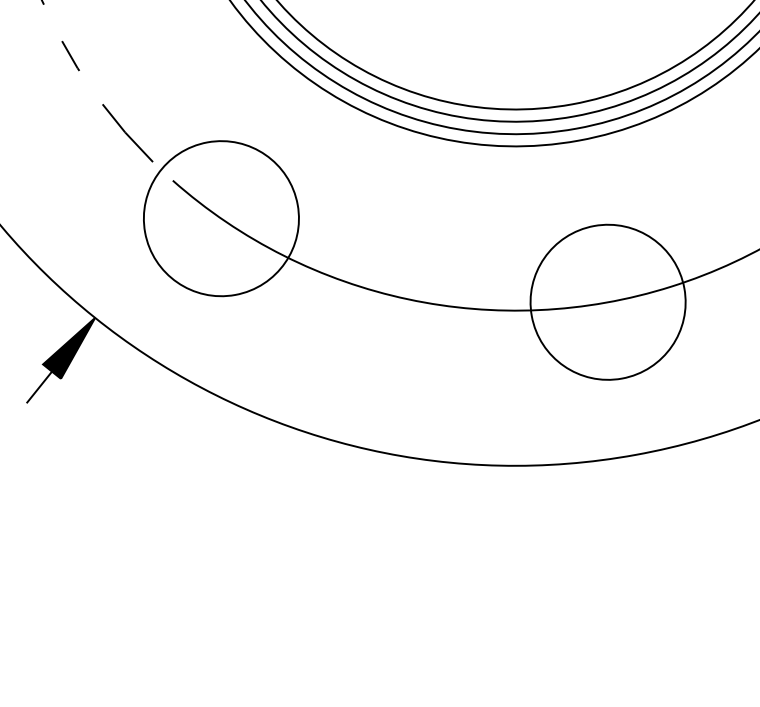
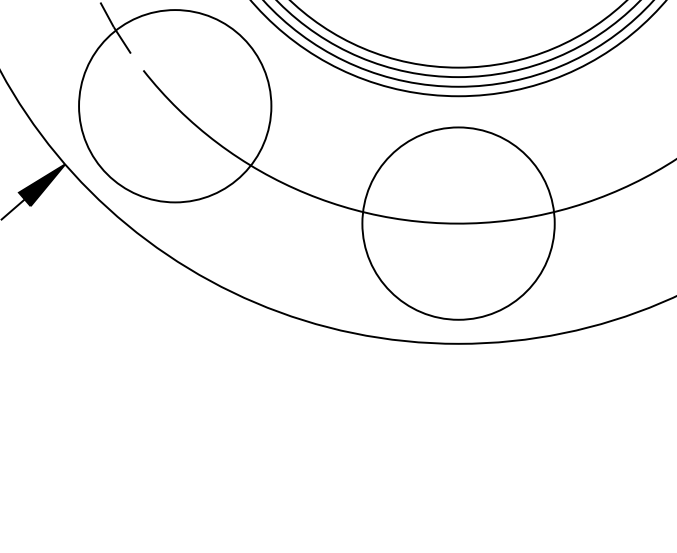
circle: (221, 218) -> (175, 106), size x1.6
circle: (607, 302) -> (458, 223), size x1.6

